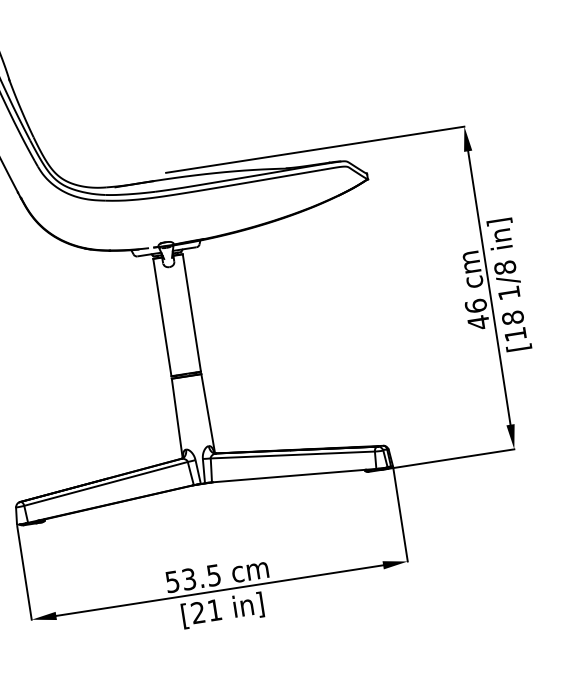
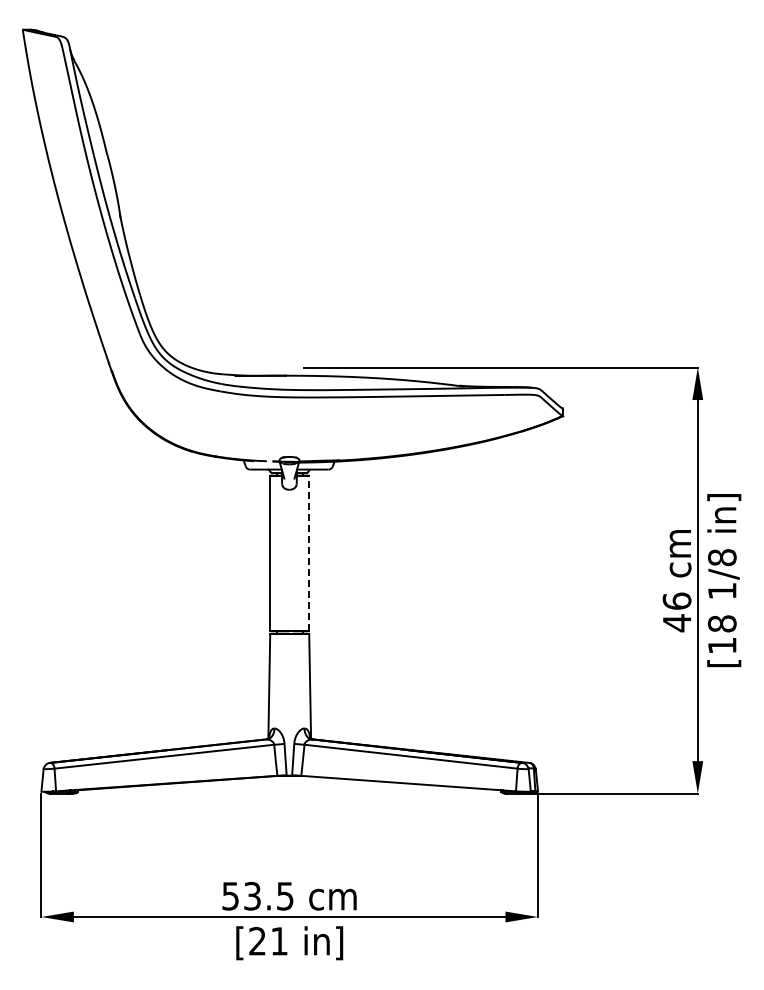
line: (191, 312) -> (309, 552), solid -> dashed

